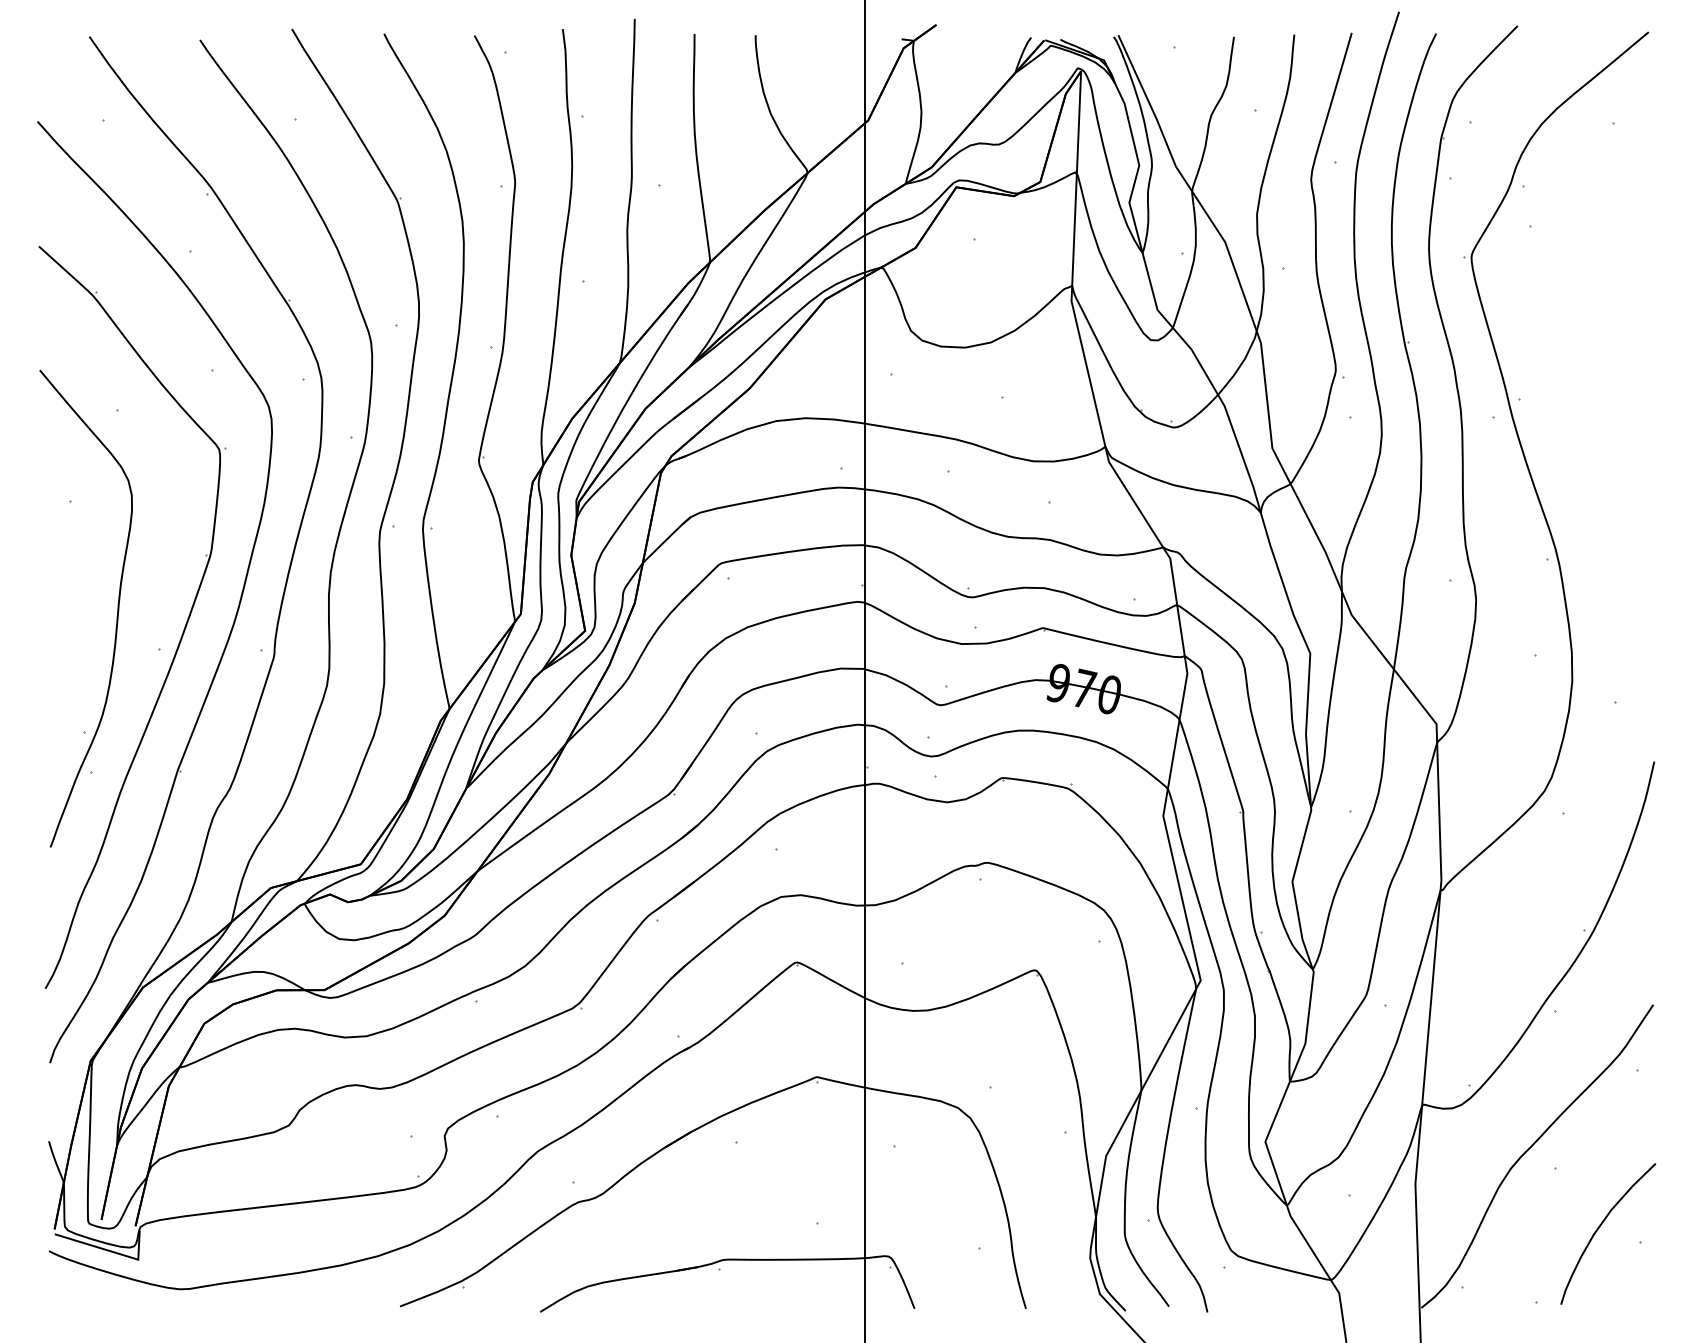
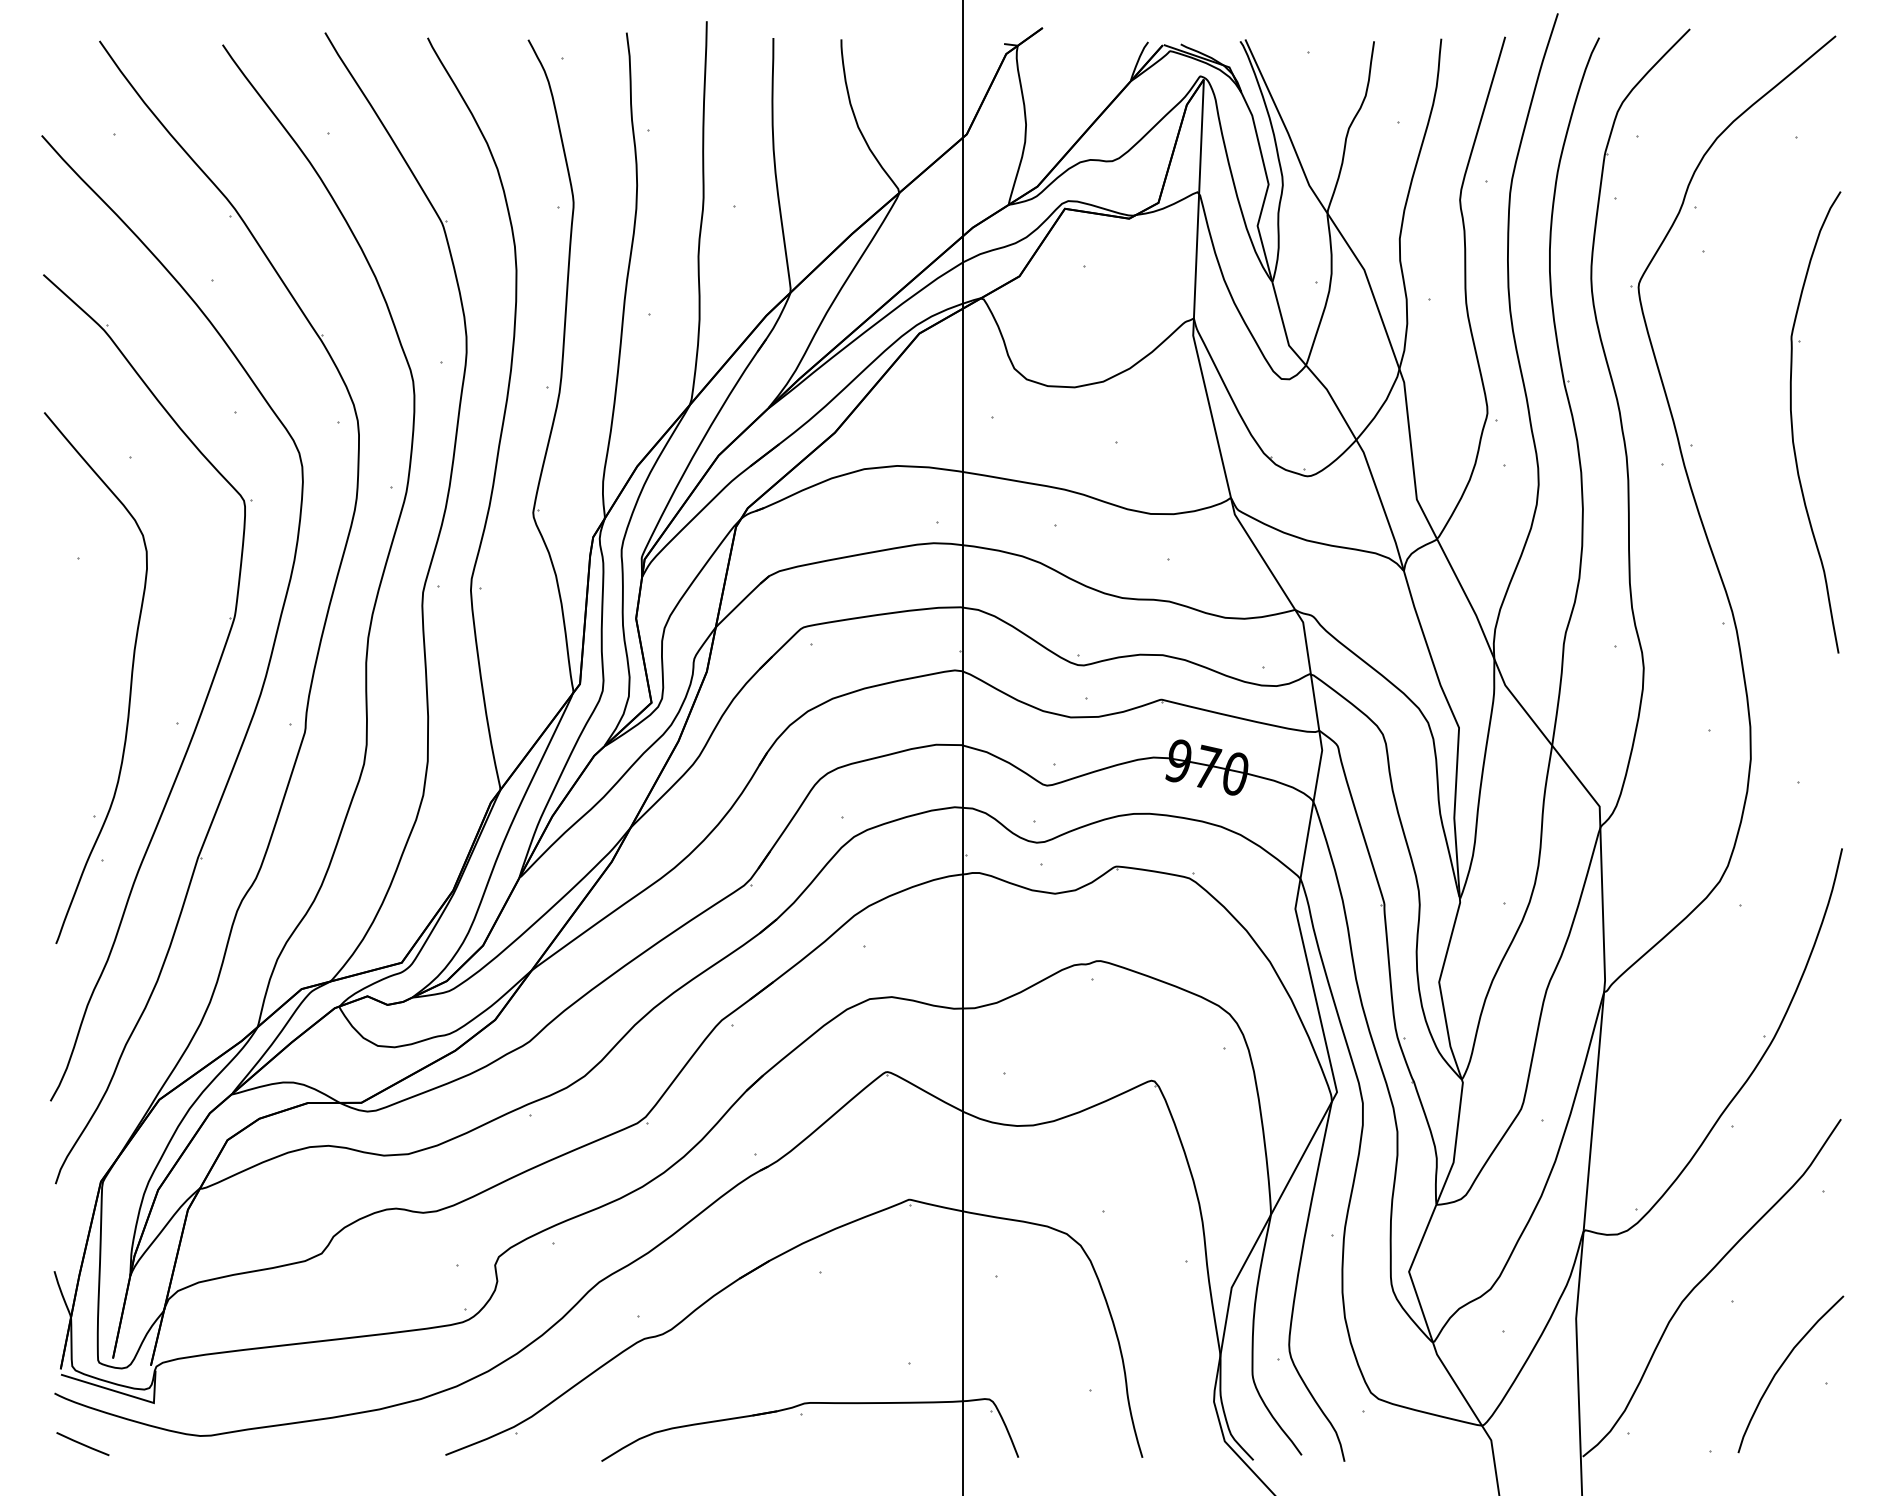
part: (1609, 379) -> (1792, 422), added
line: (74, 1296) -> (82, 1444), added

